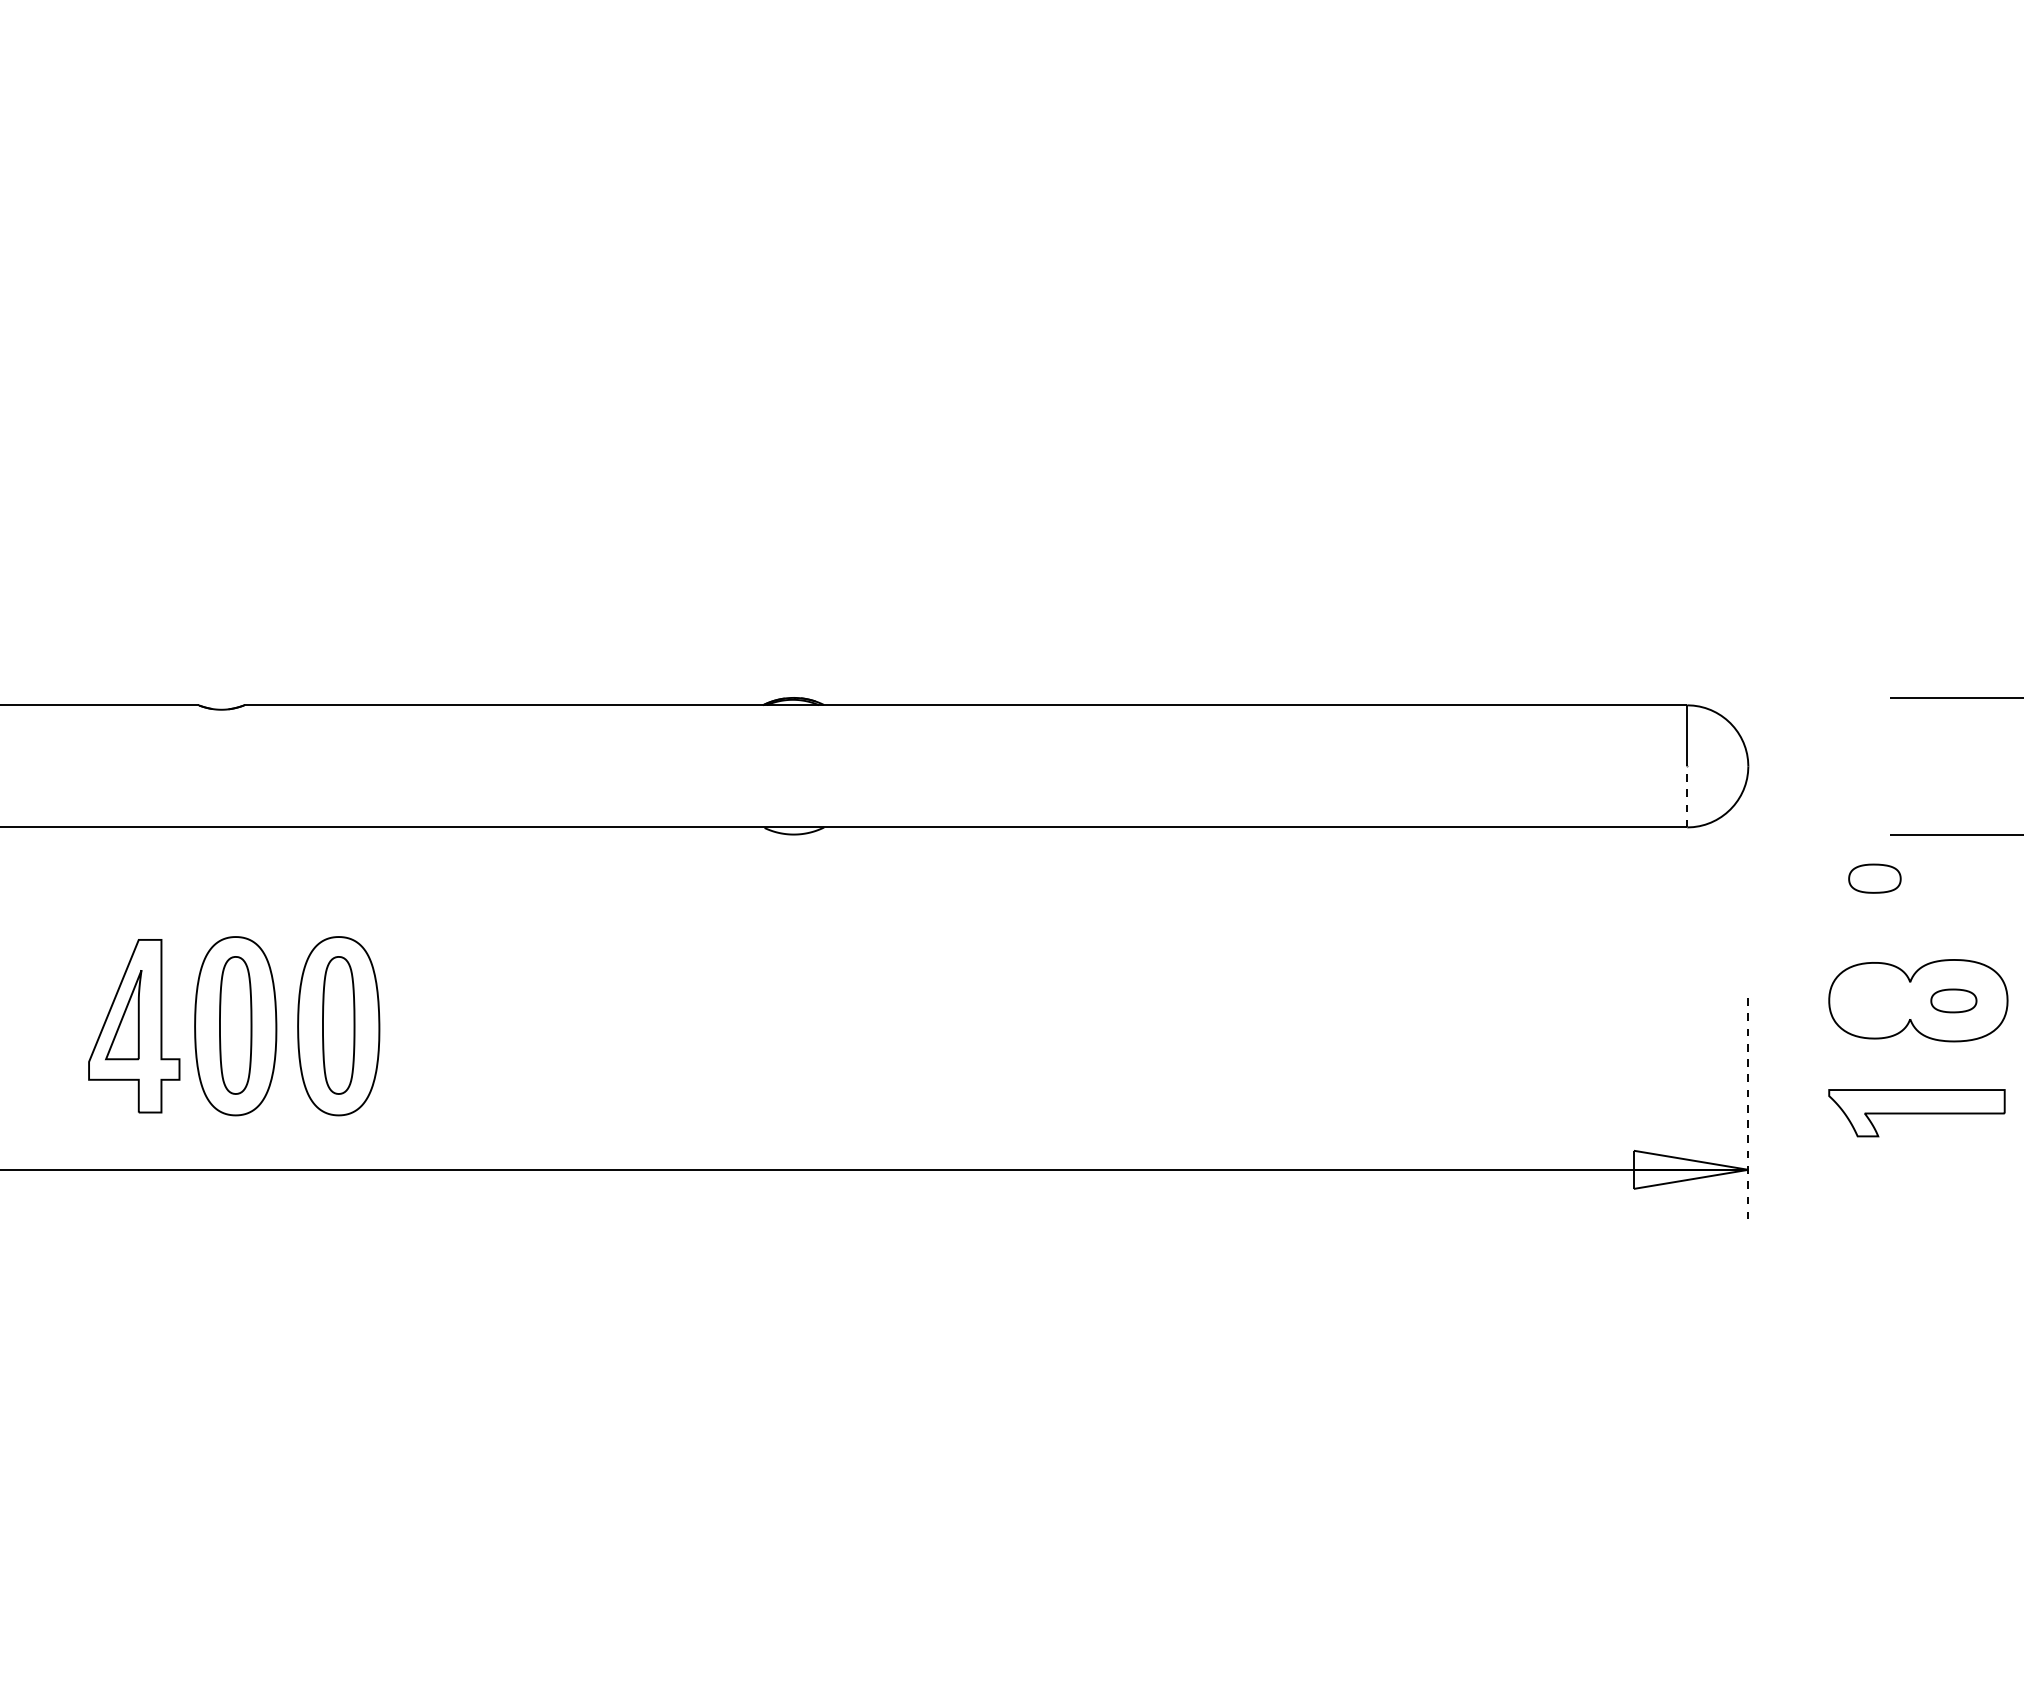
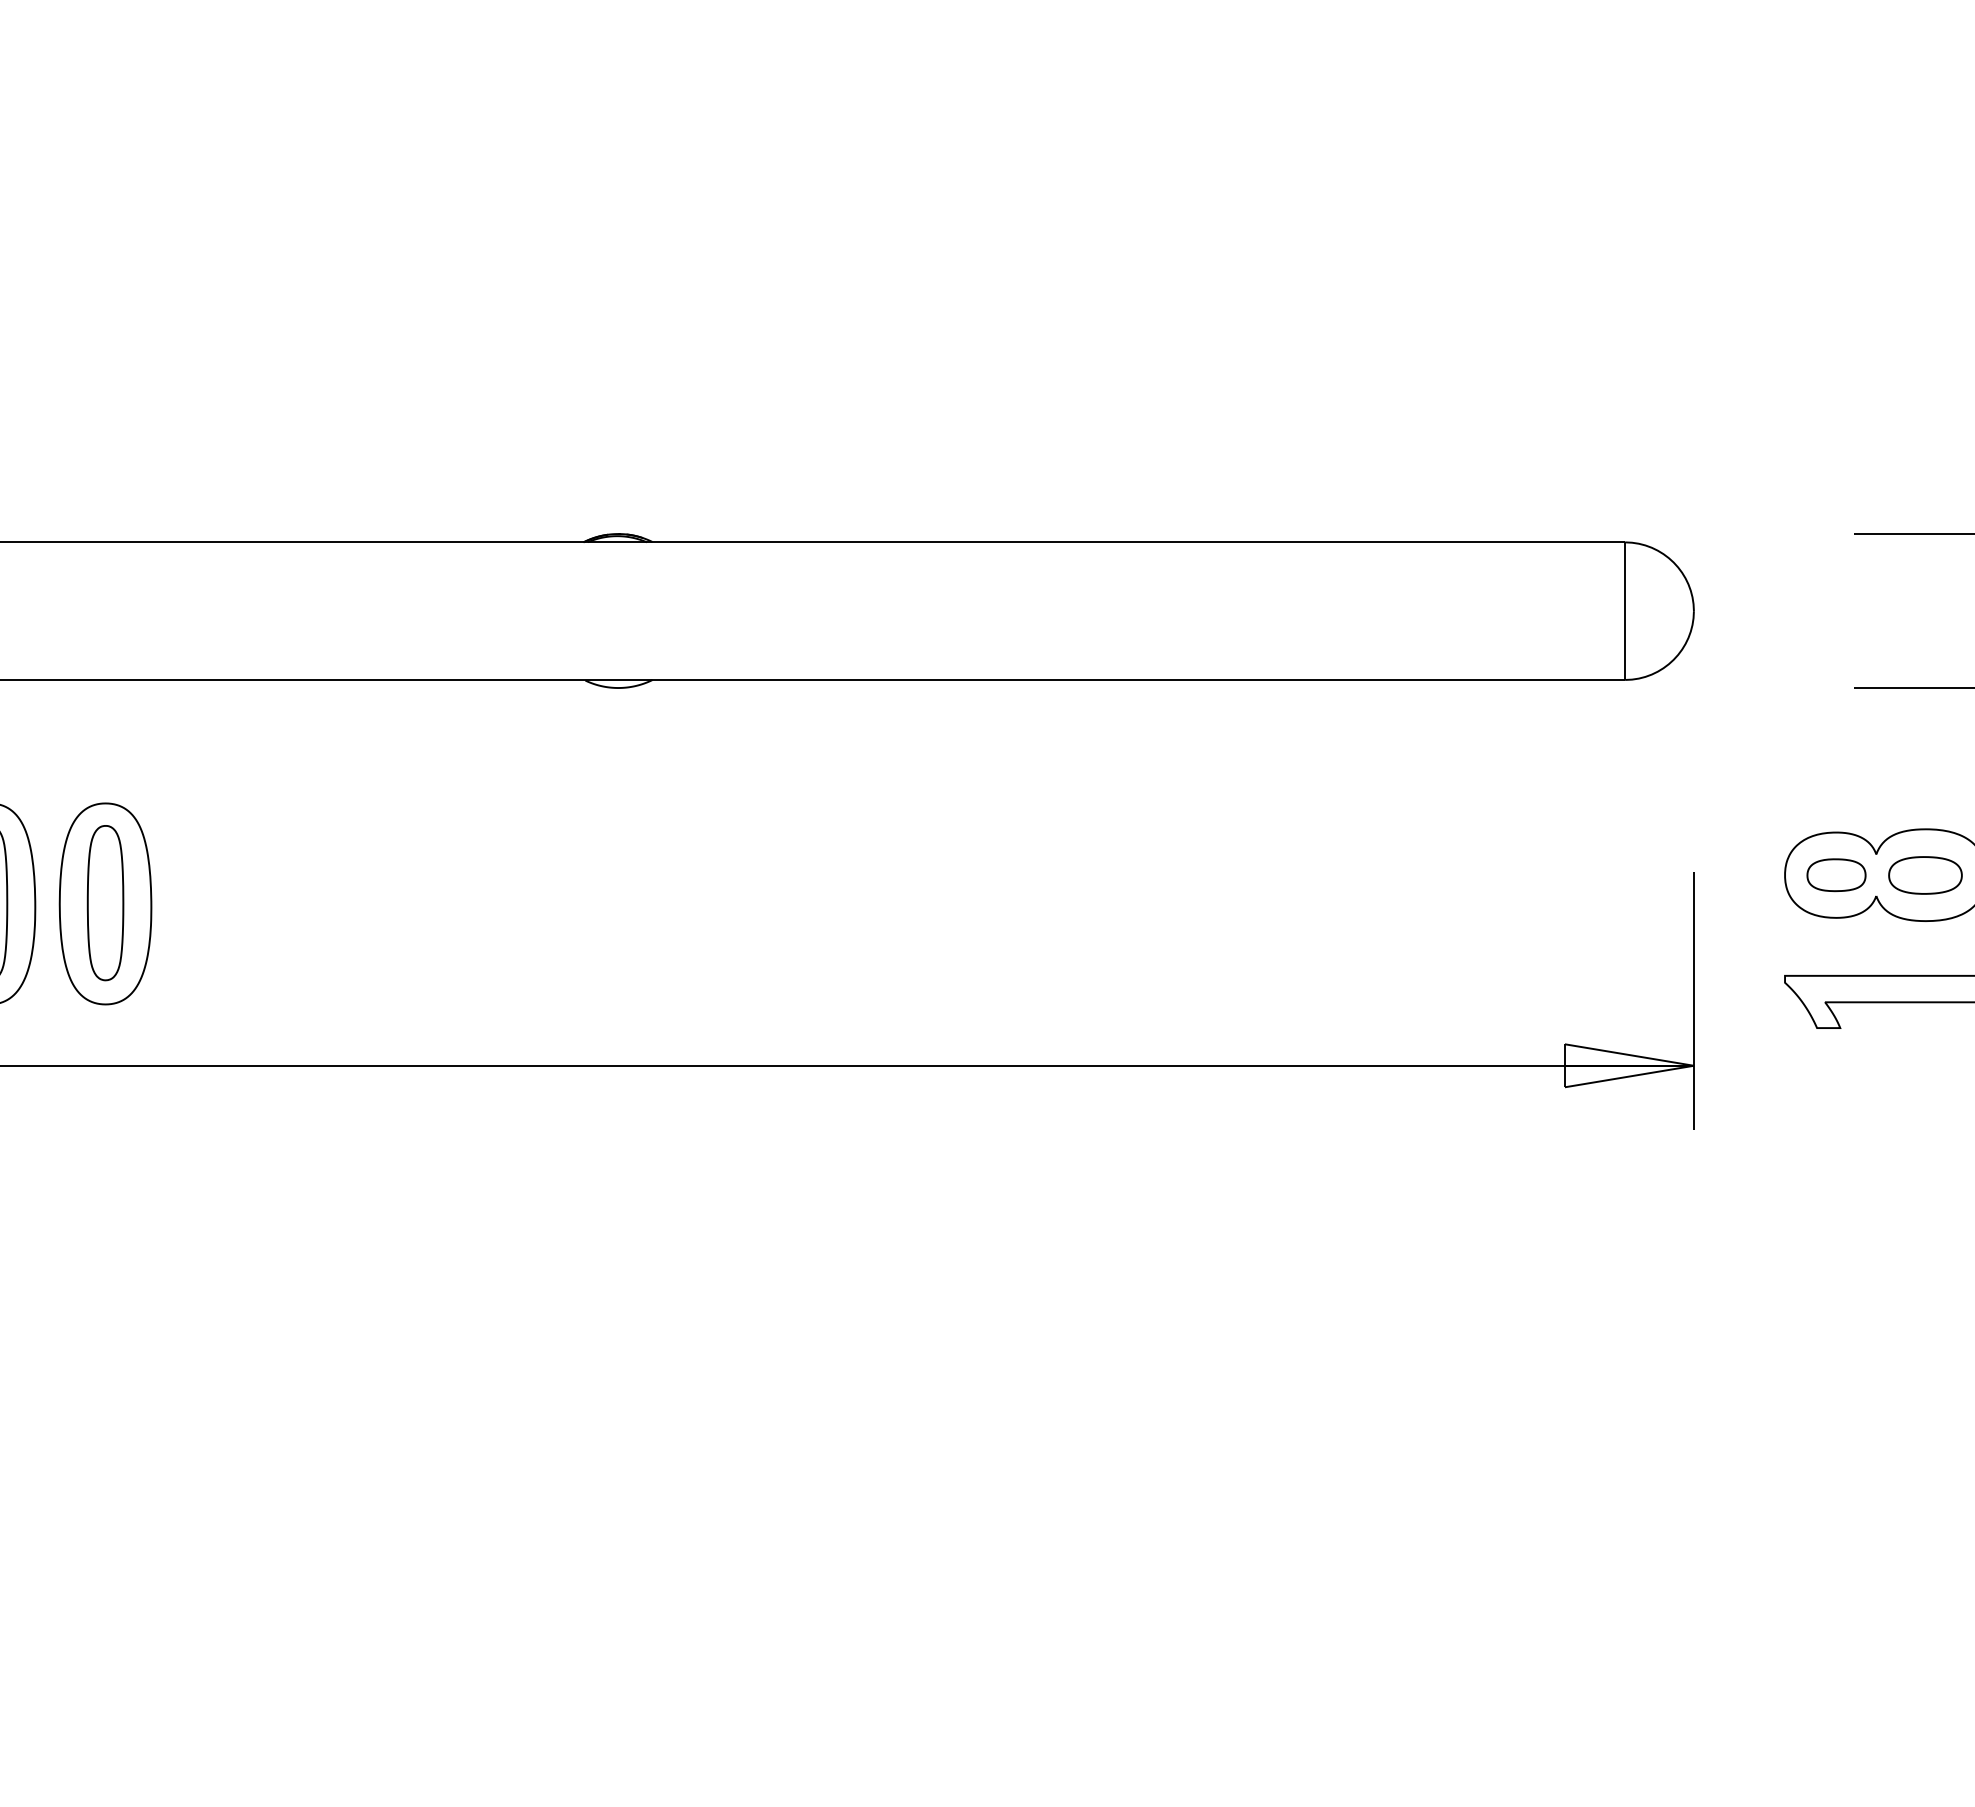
line: (1687, 796) -> (1625, 645), dashed -> solid
part: (1874, 878) -> (1836, 874), moved
part: (1953, 1000) -> (1925, 874), size x1.43
line: (1748, 1112) -> (1694, 1001), dashed -> solid

